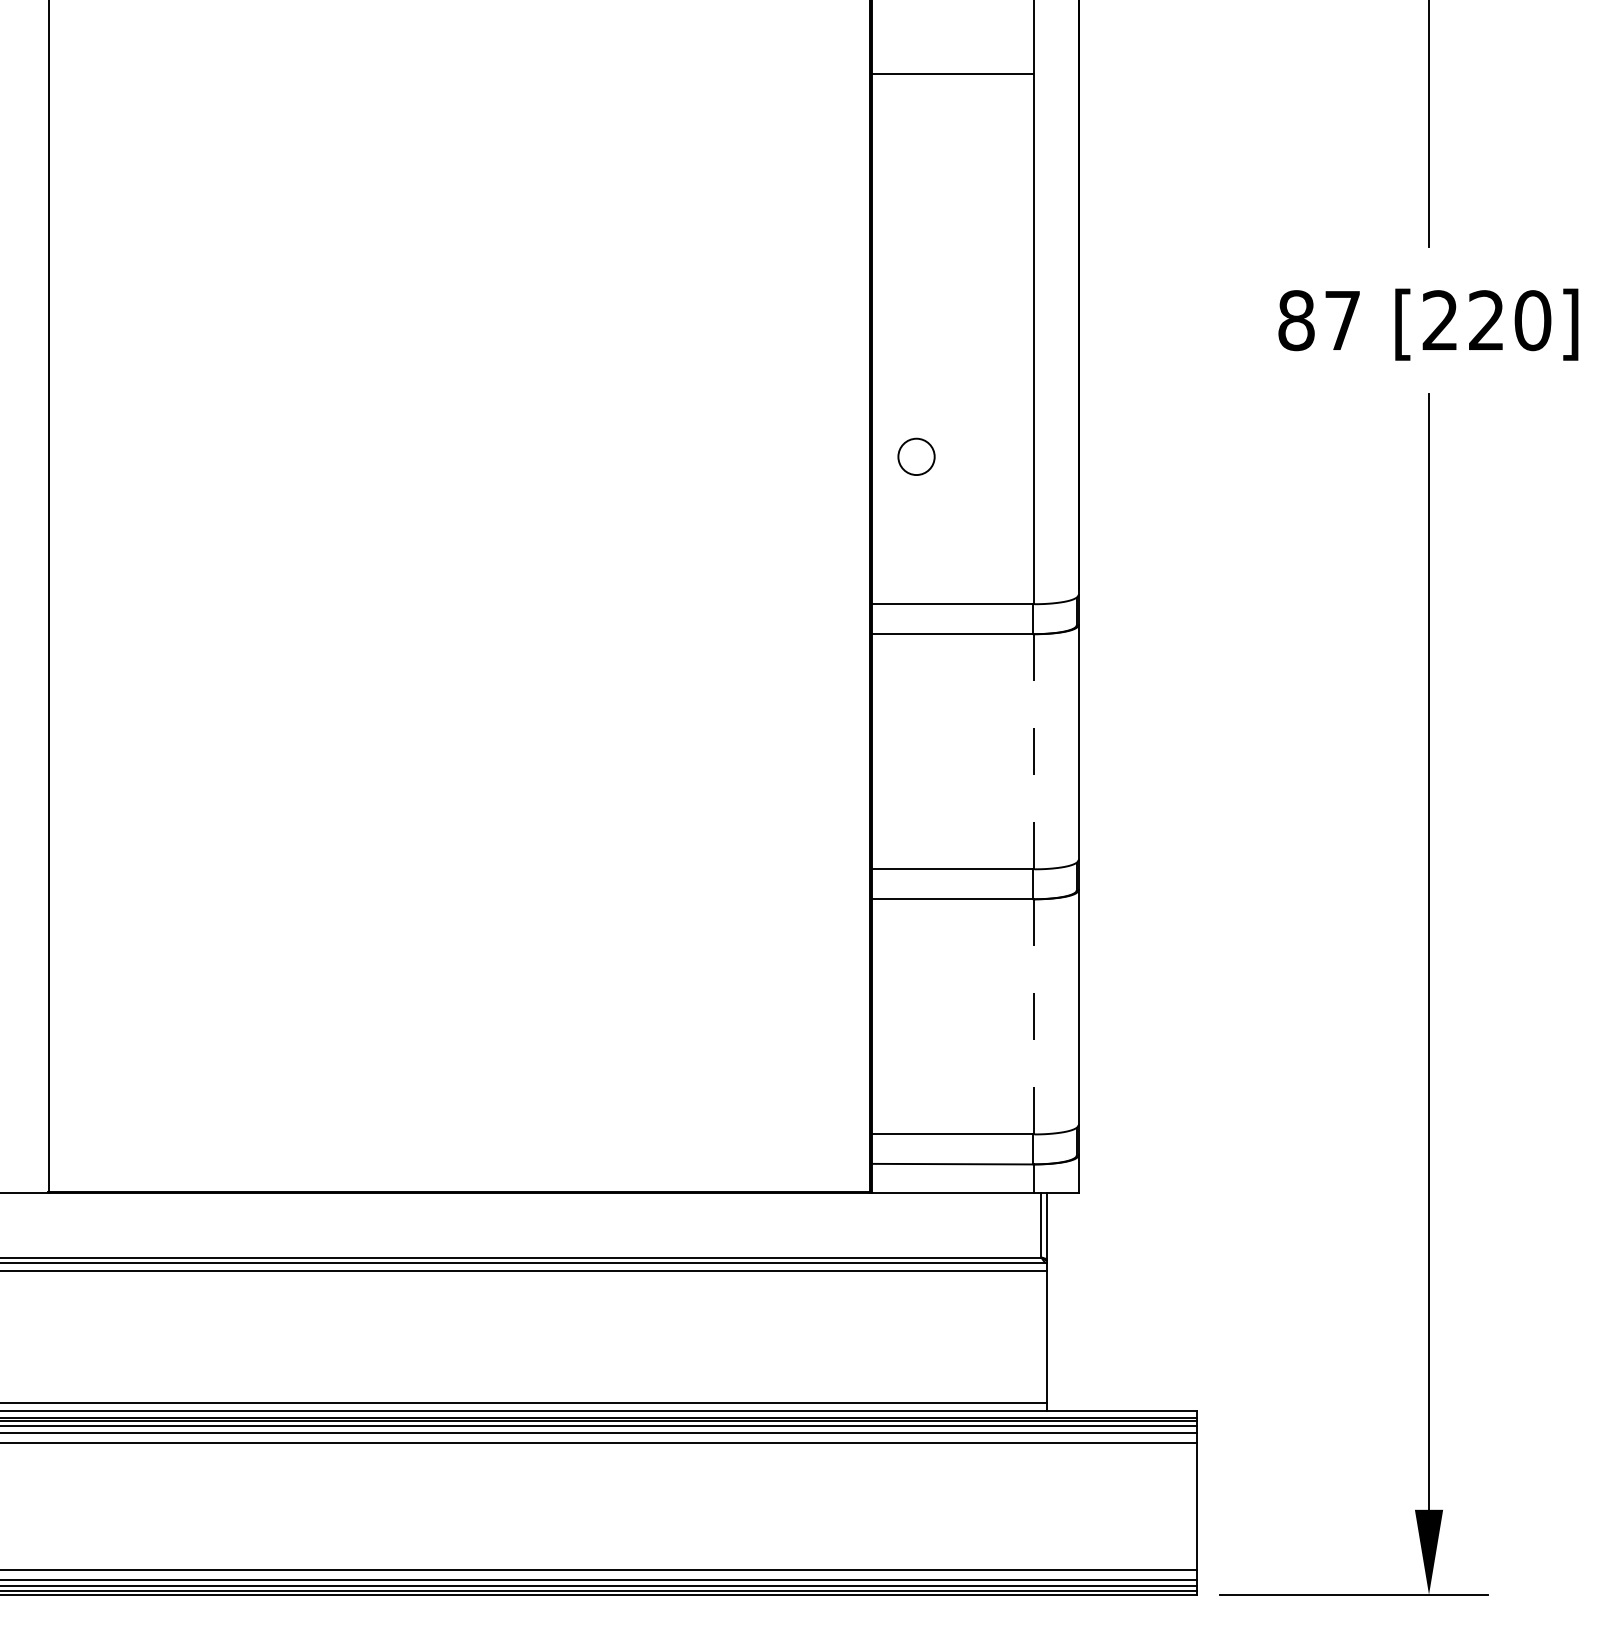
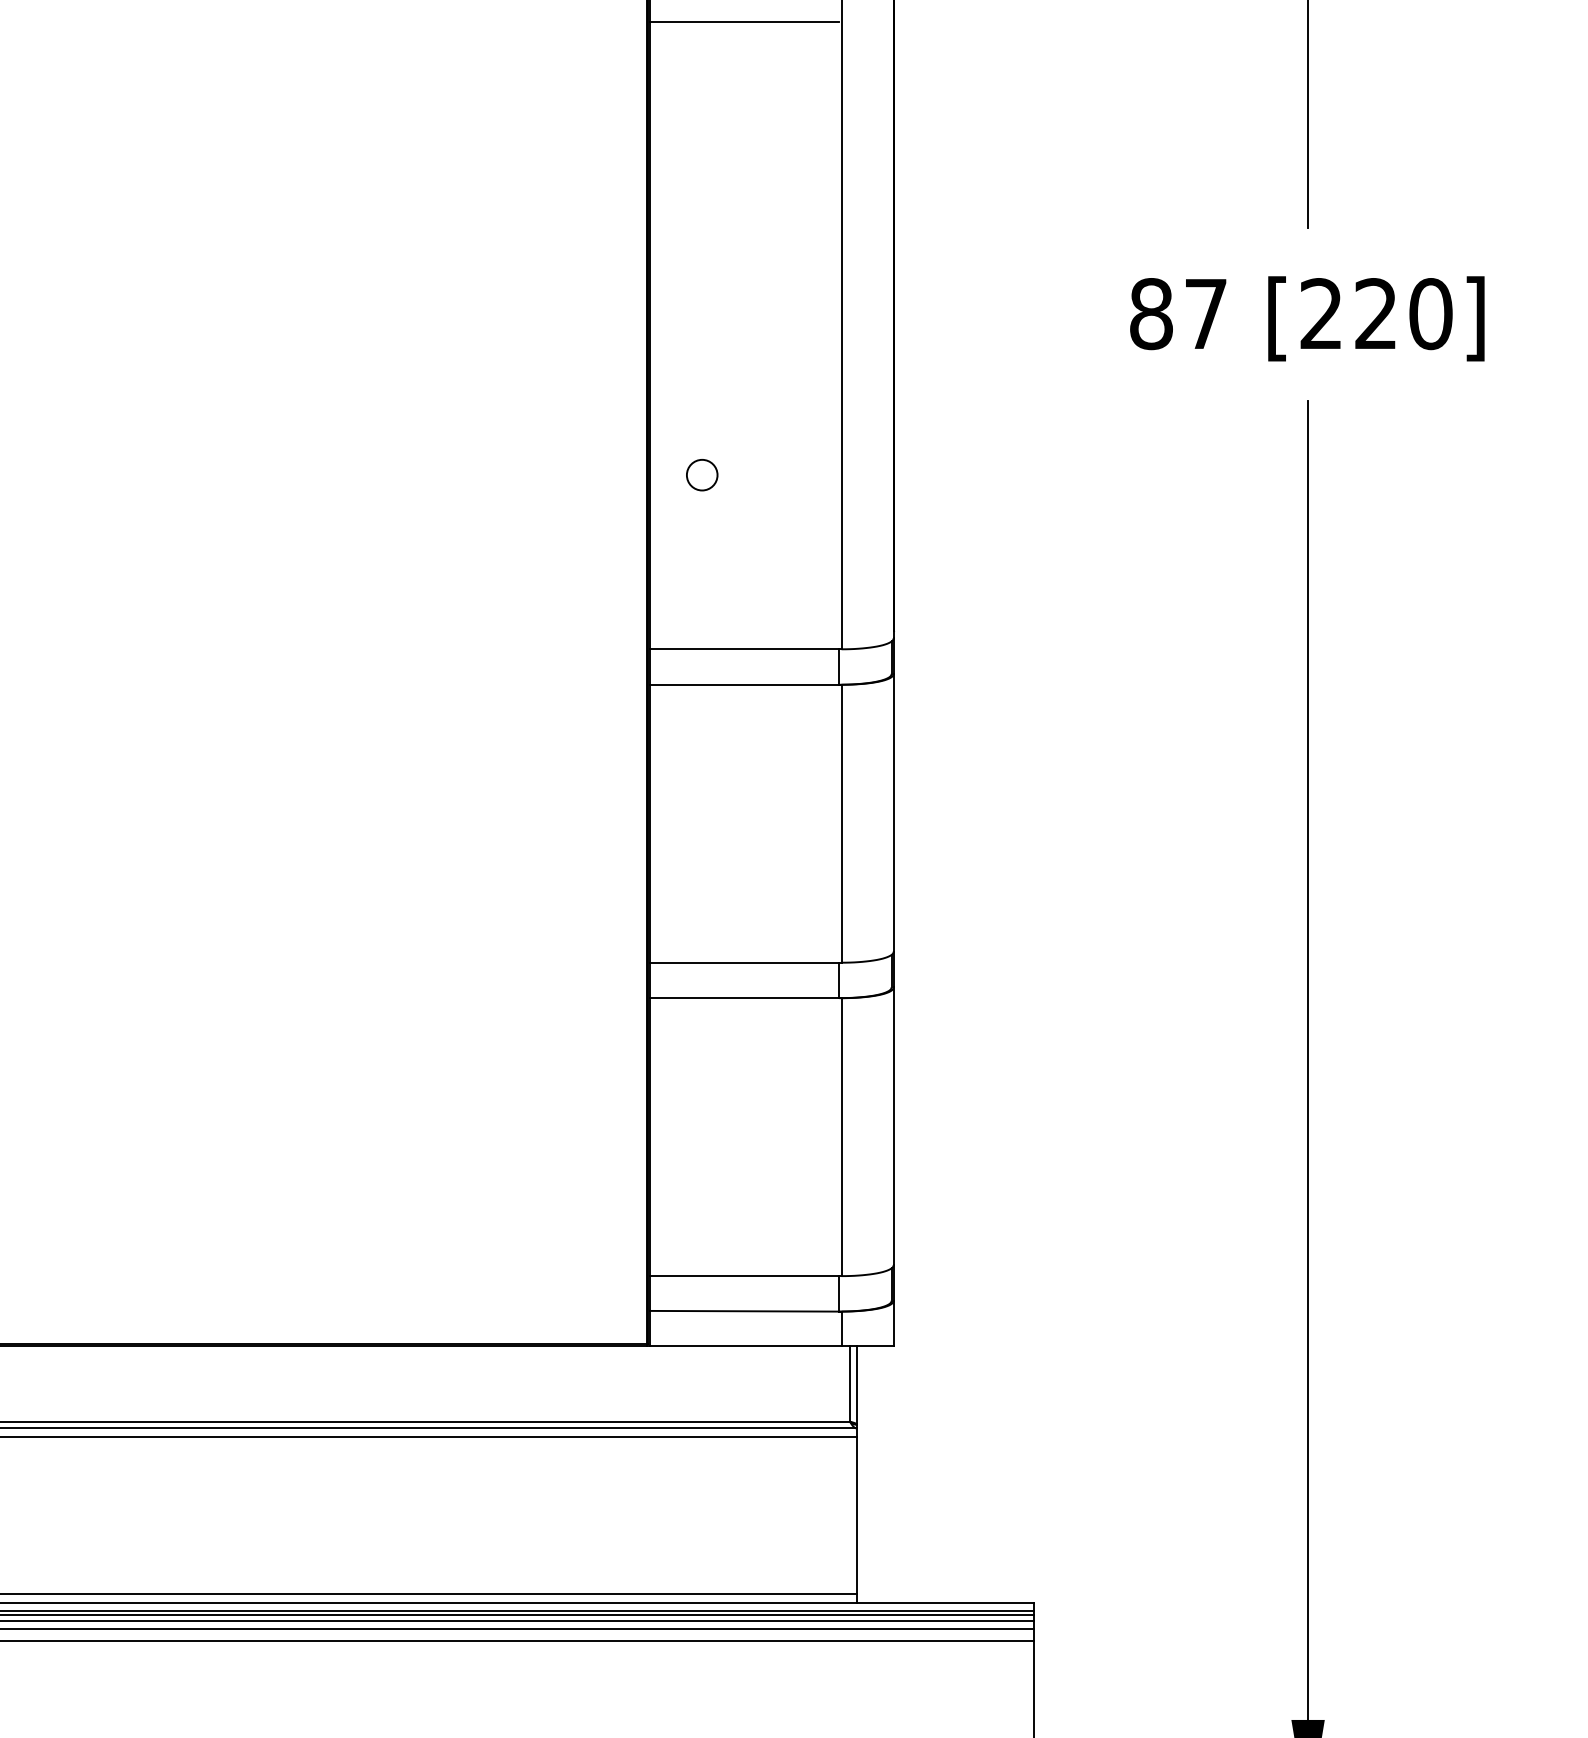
circle: (916, 456) -> (702, 474), size x0.71
line: (1034, 751) -> (841, 823), dashed -> solid
line: (1034, 1016) -> (841, 1136), dashed -> solid

